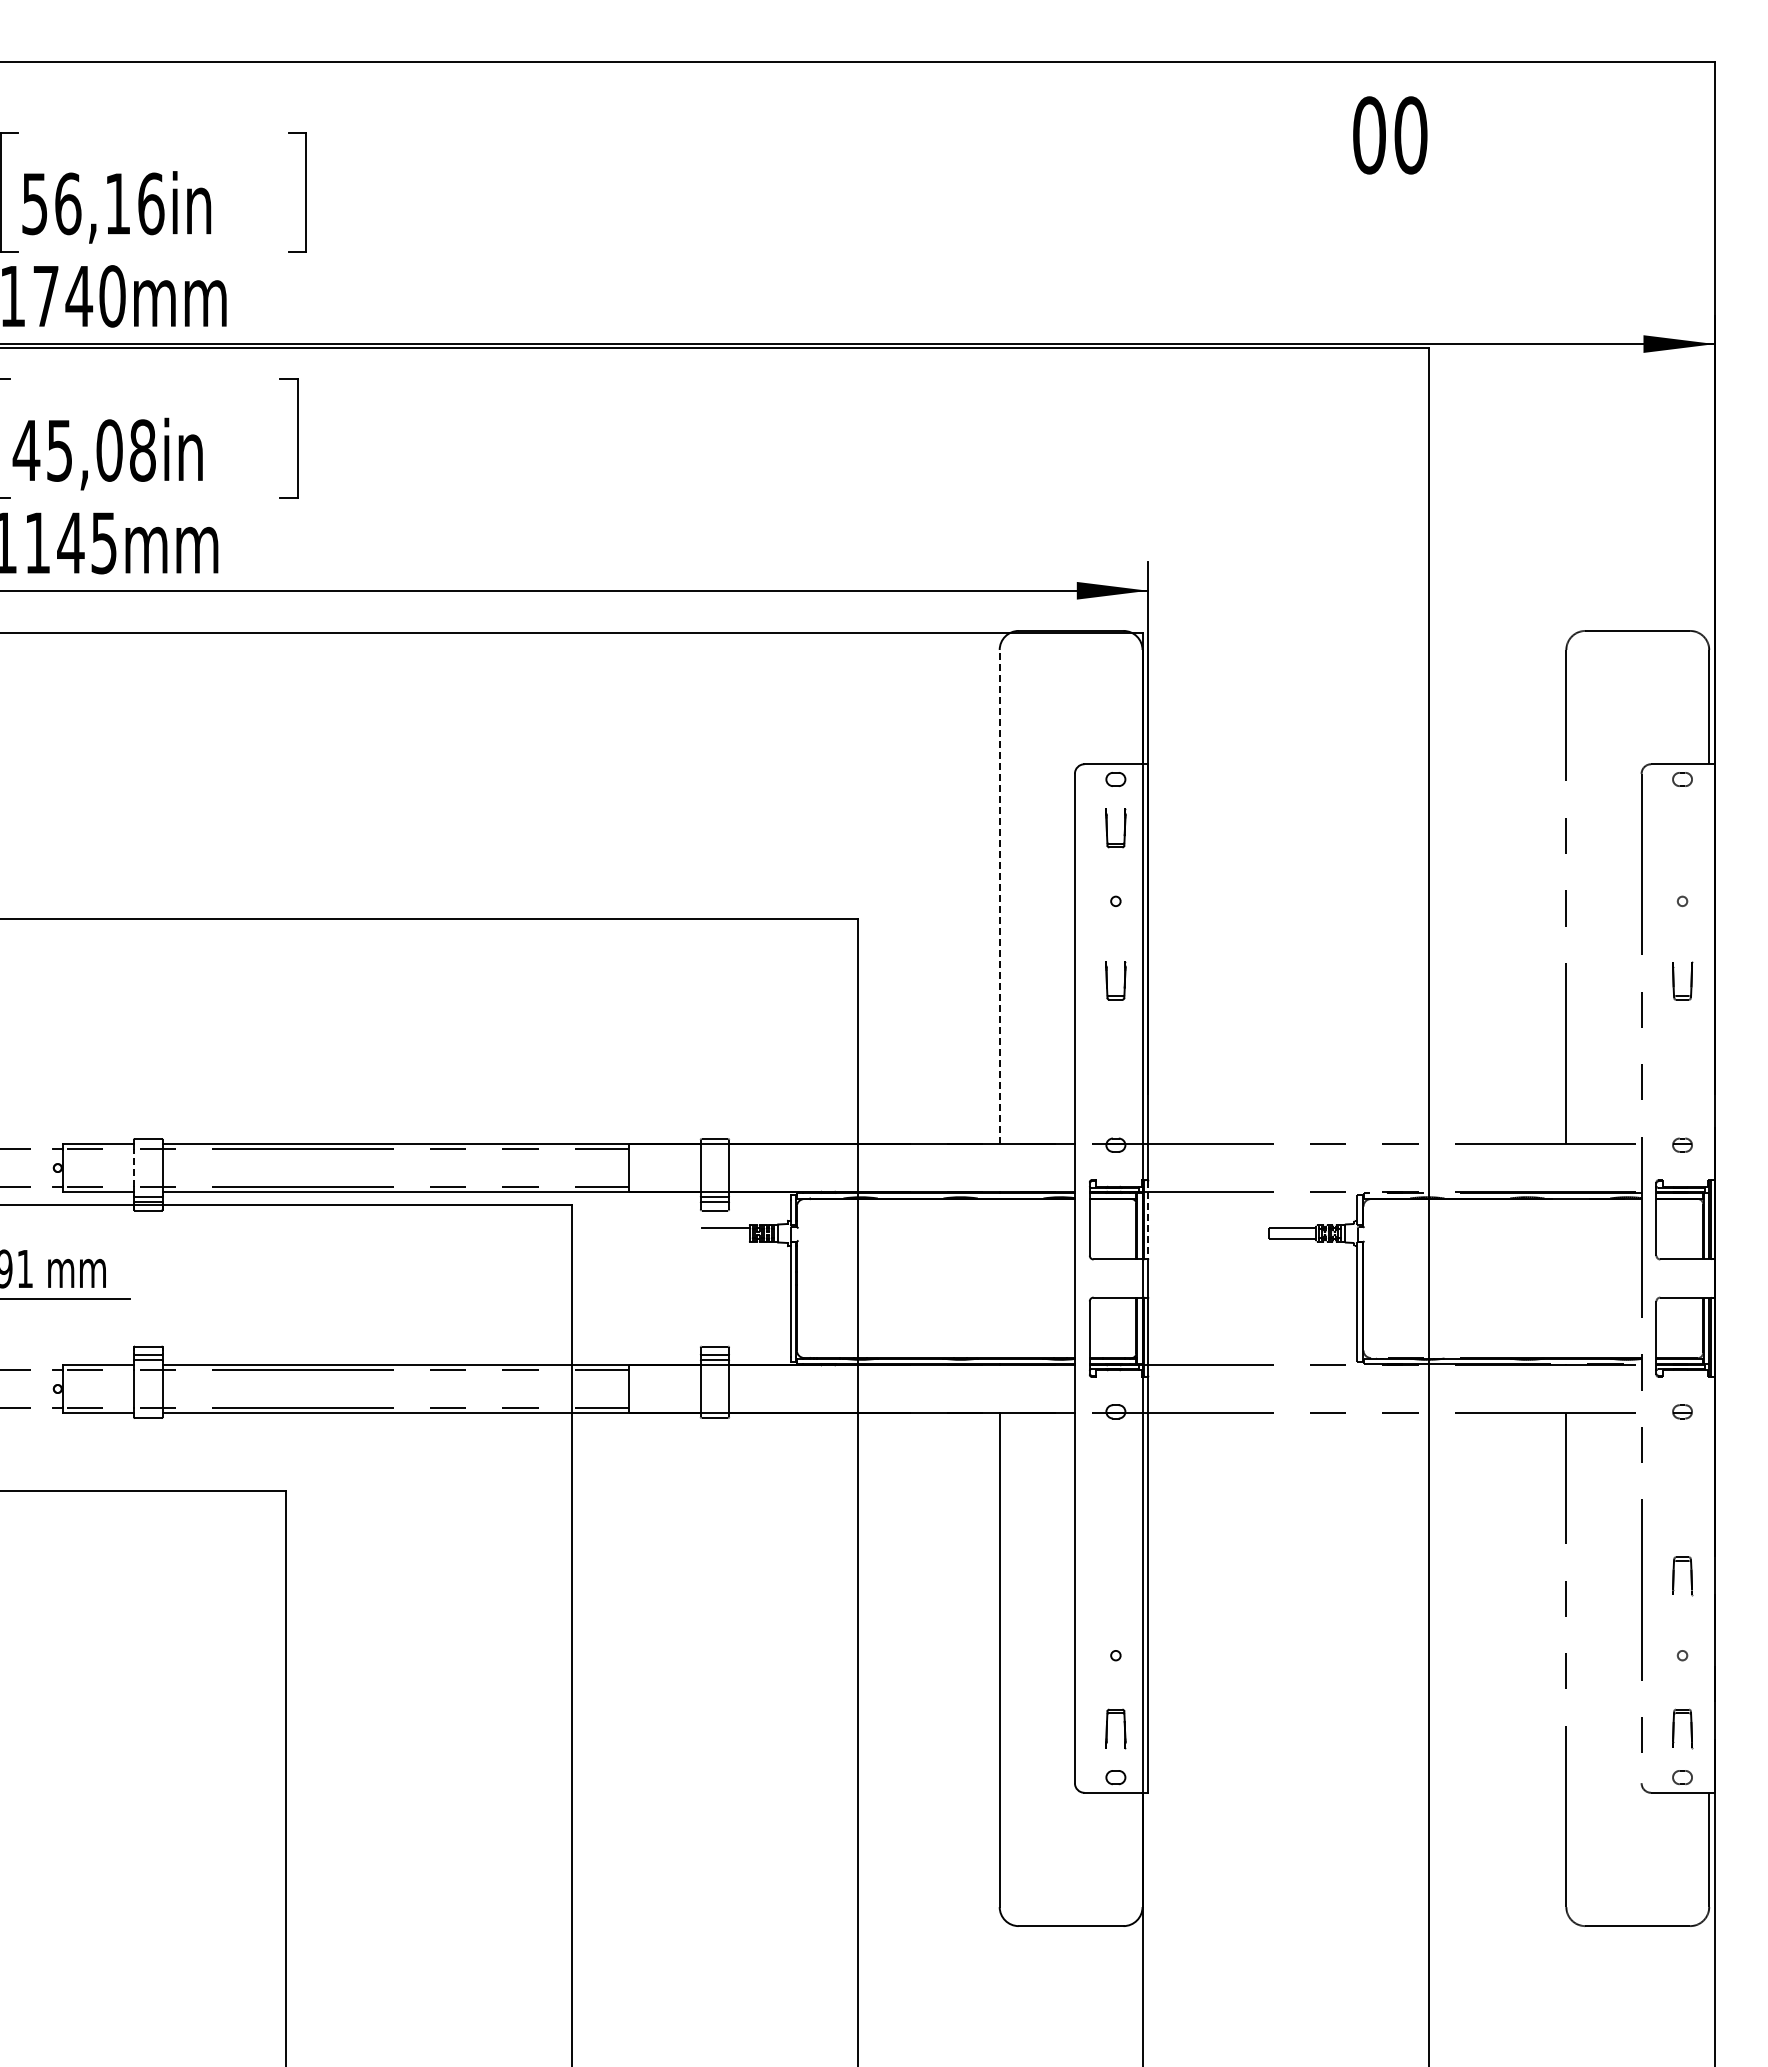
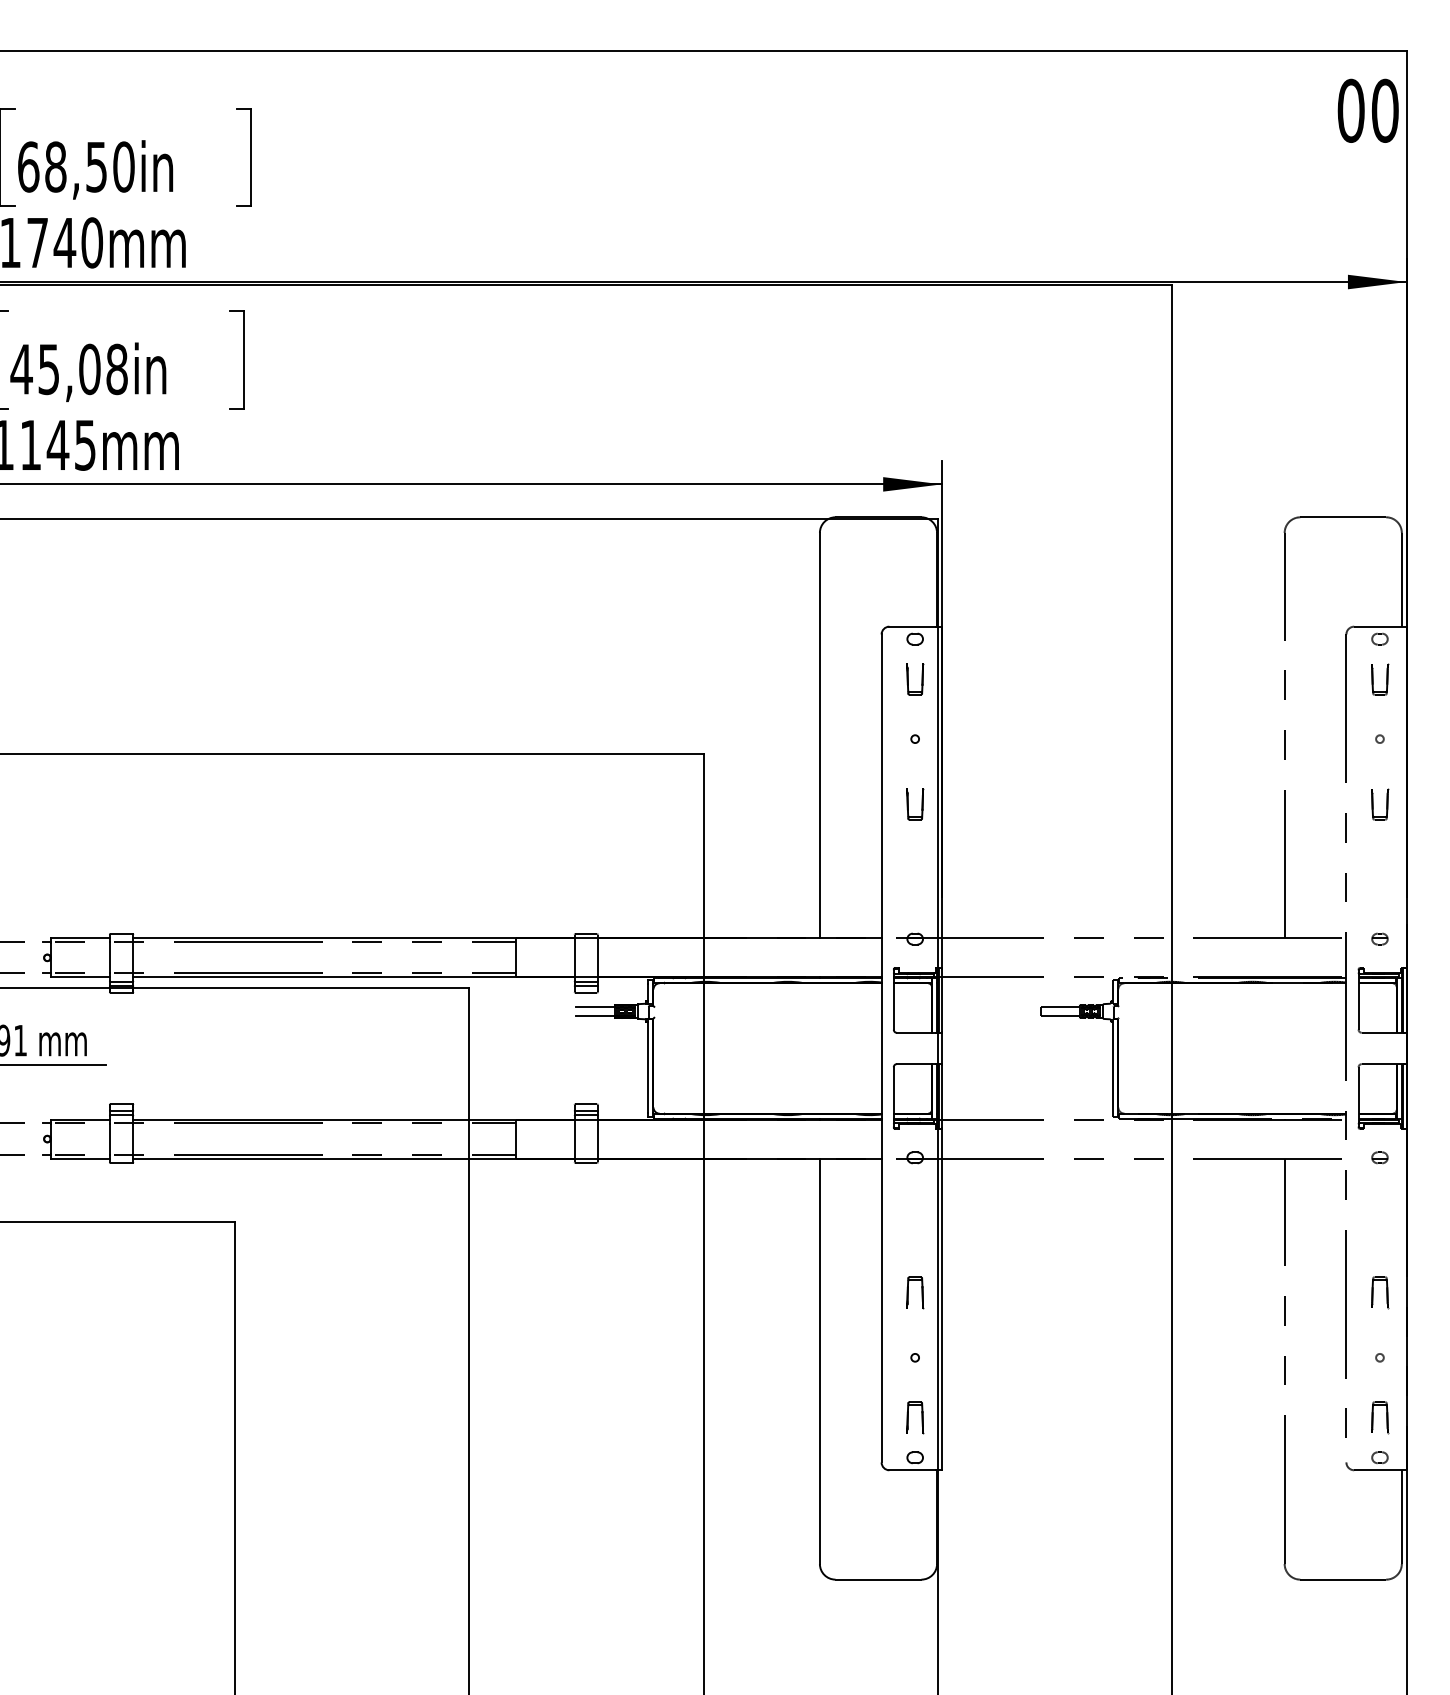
text: (1390, 135) -> (1368, 110), moved
text: (93, 203) -> (76, 166), 56,16in -> 68,50in
part: (1674, 828) -> (1373, 679), added
line: (999, 896) -> (819, 735), dashed -> solid
line: (134, 1168) -> (110, 958), dashed -> solid
line: (1148, 1219) -> (941, 1000), dashed -> solid
line: (725, 1238) -> (594, 1015), added
part: (1107, 1576) -> (908, 1292), added

